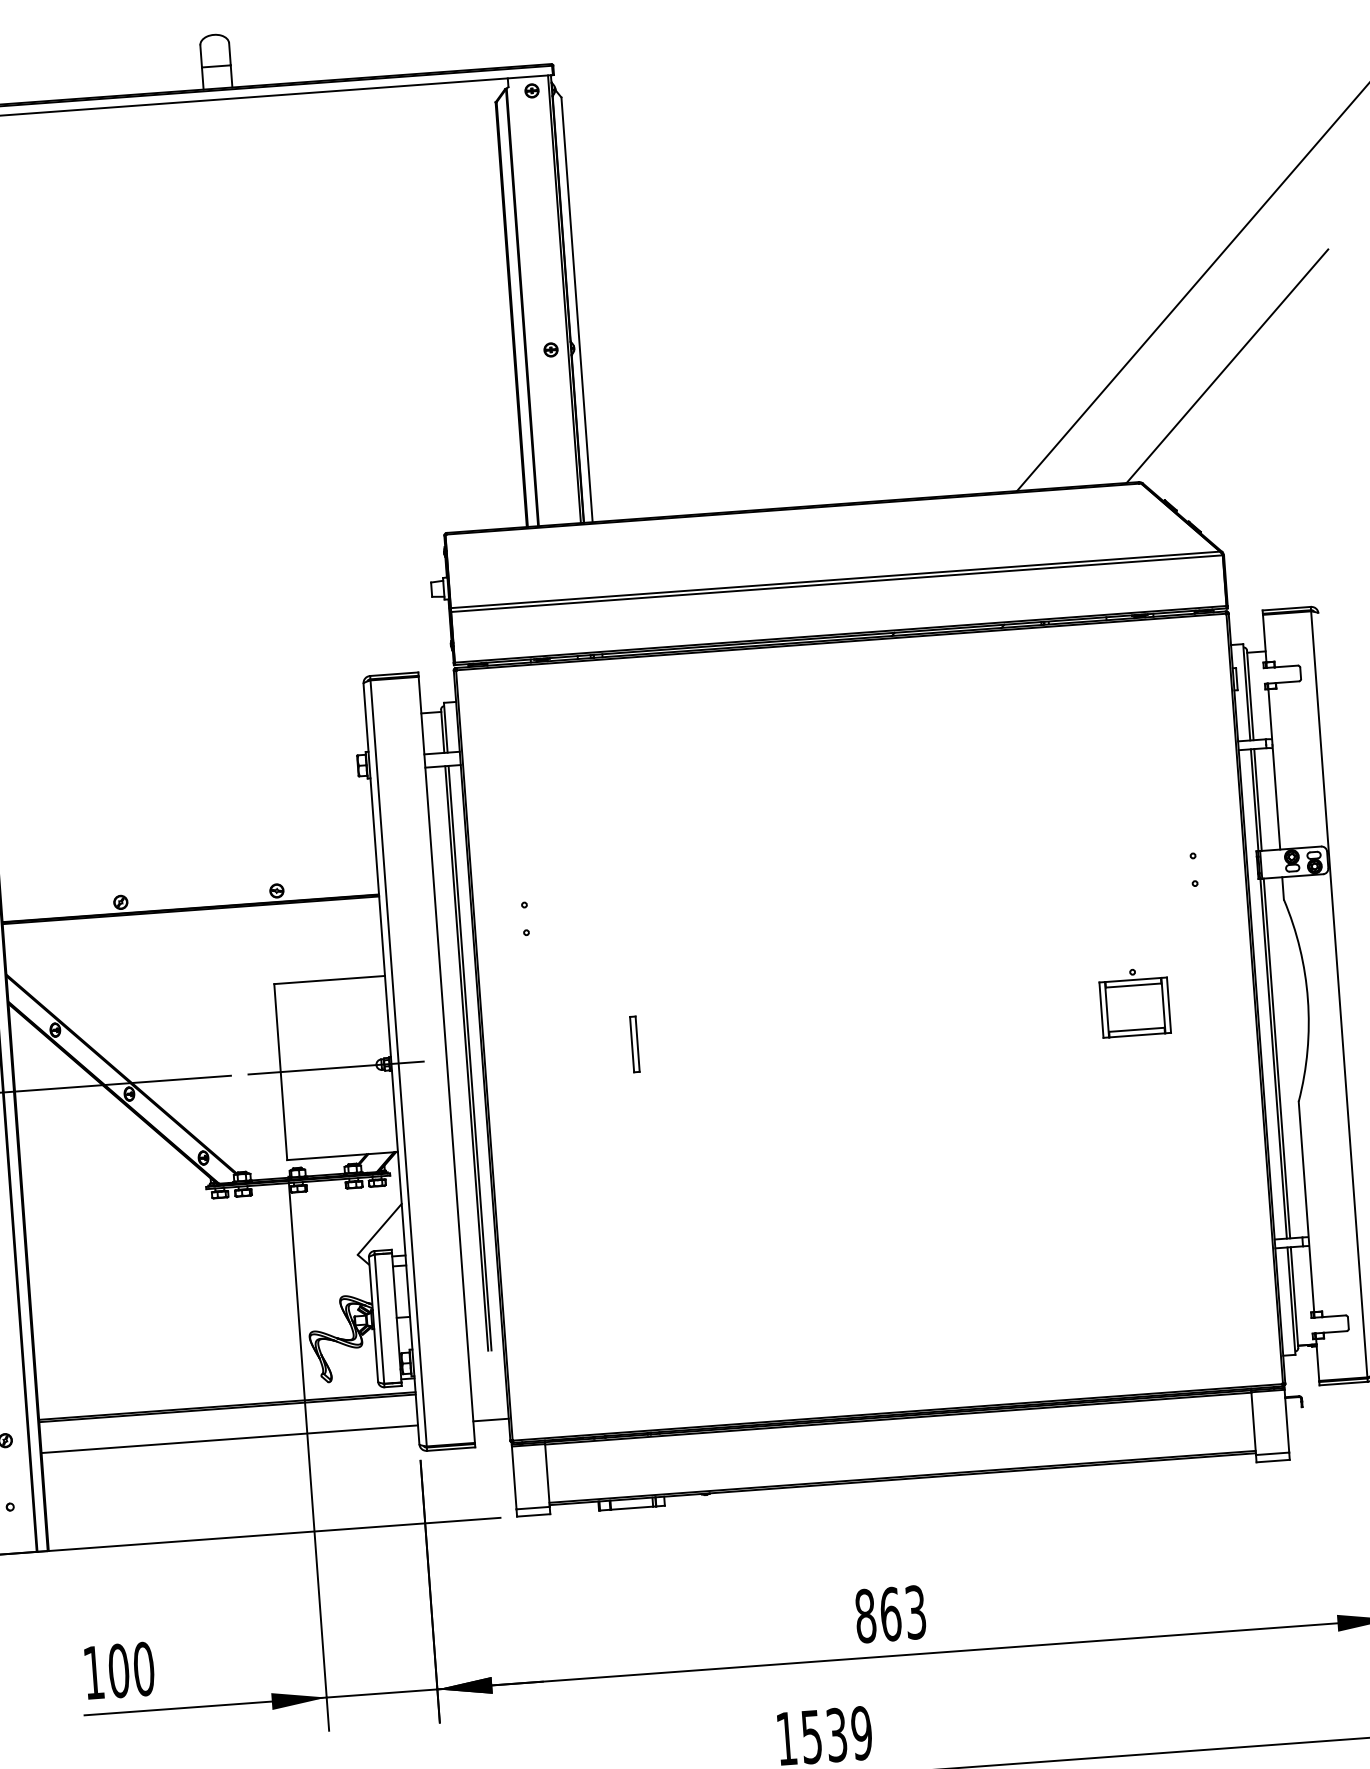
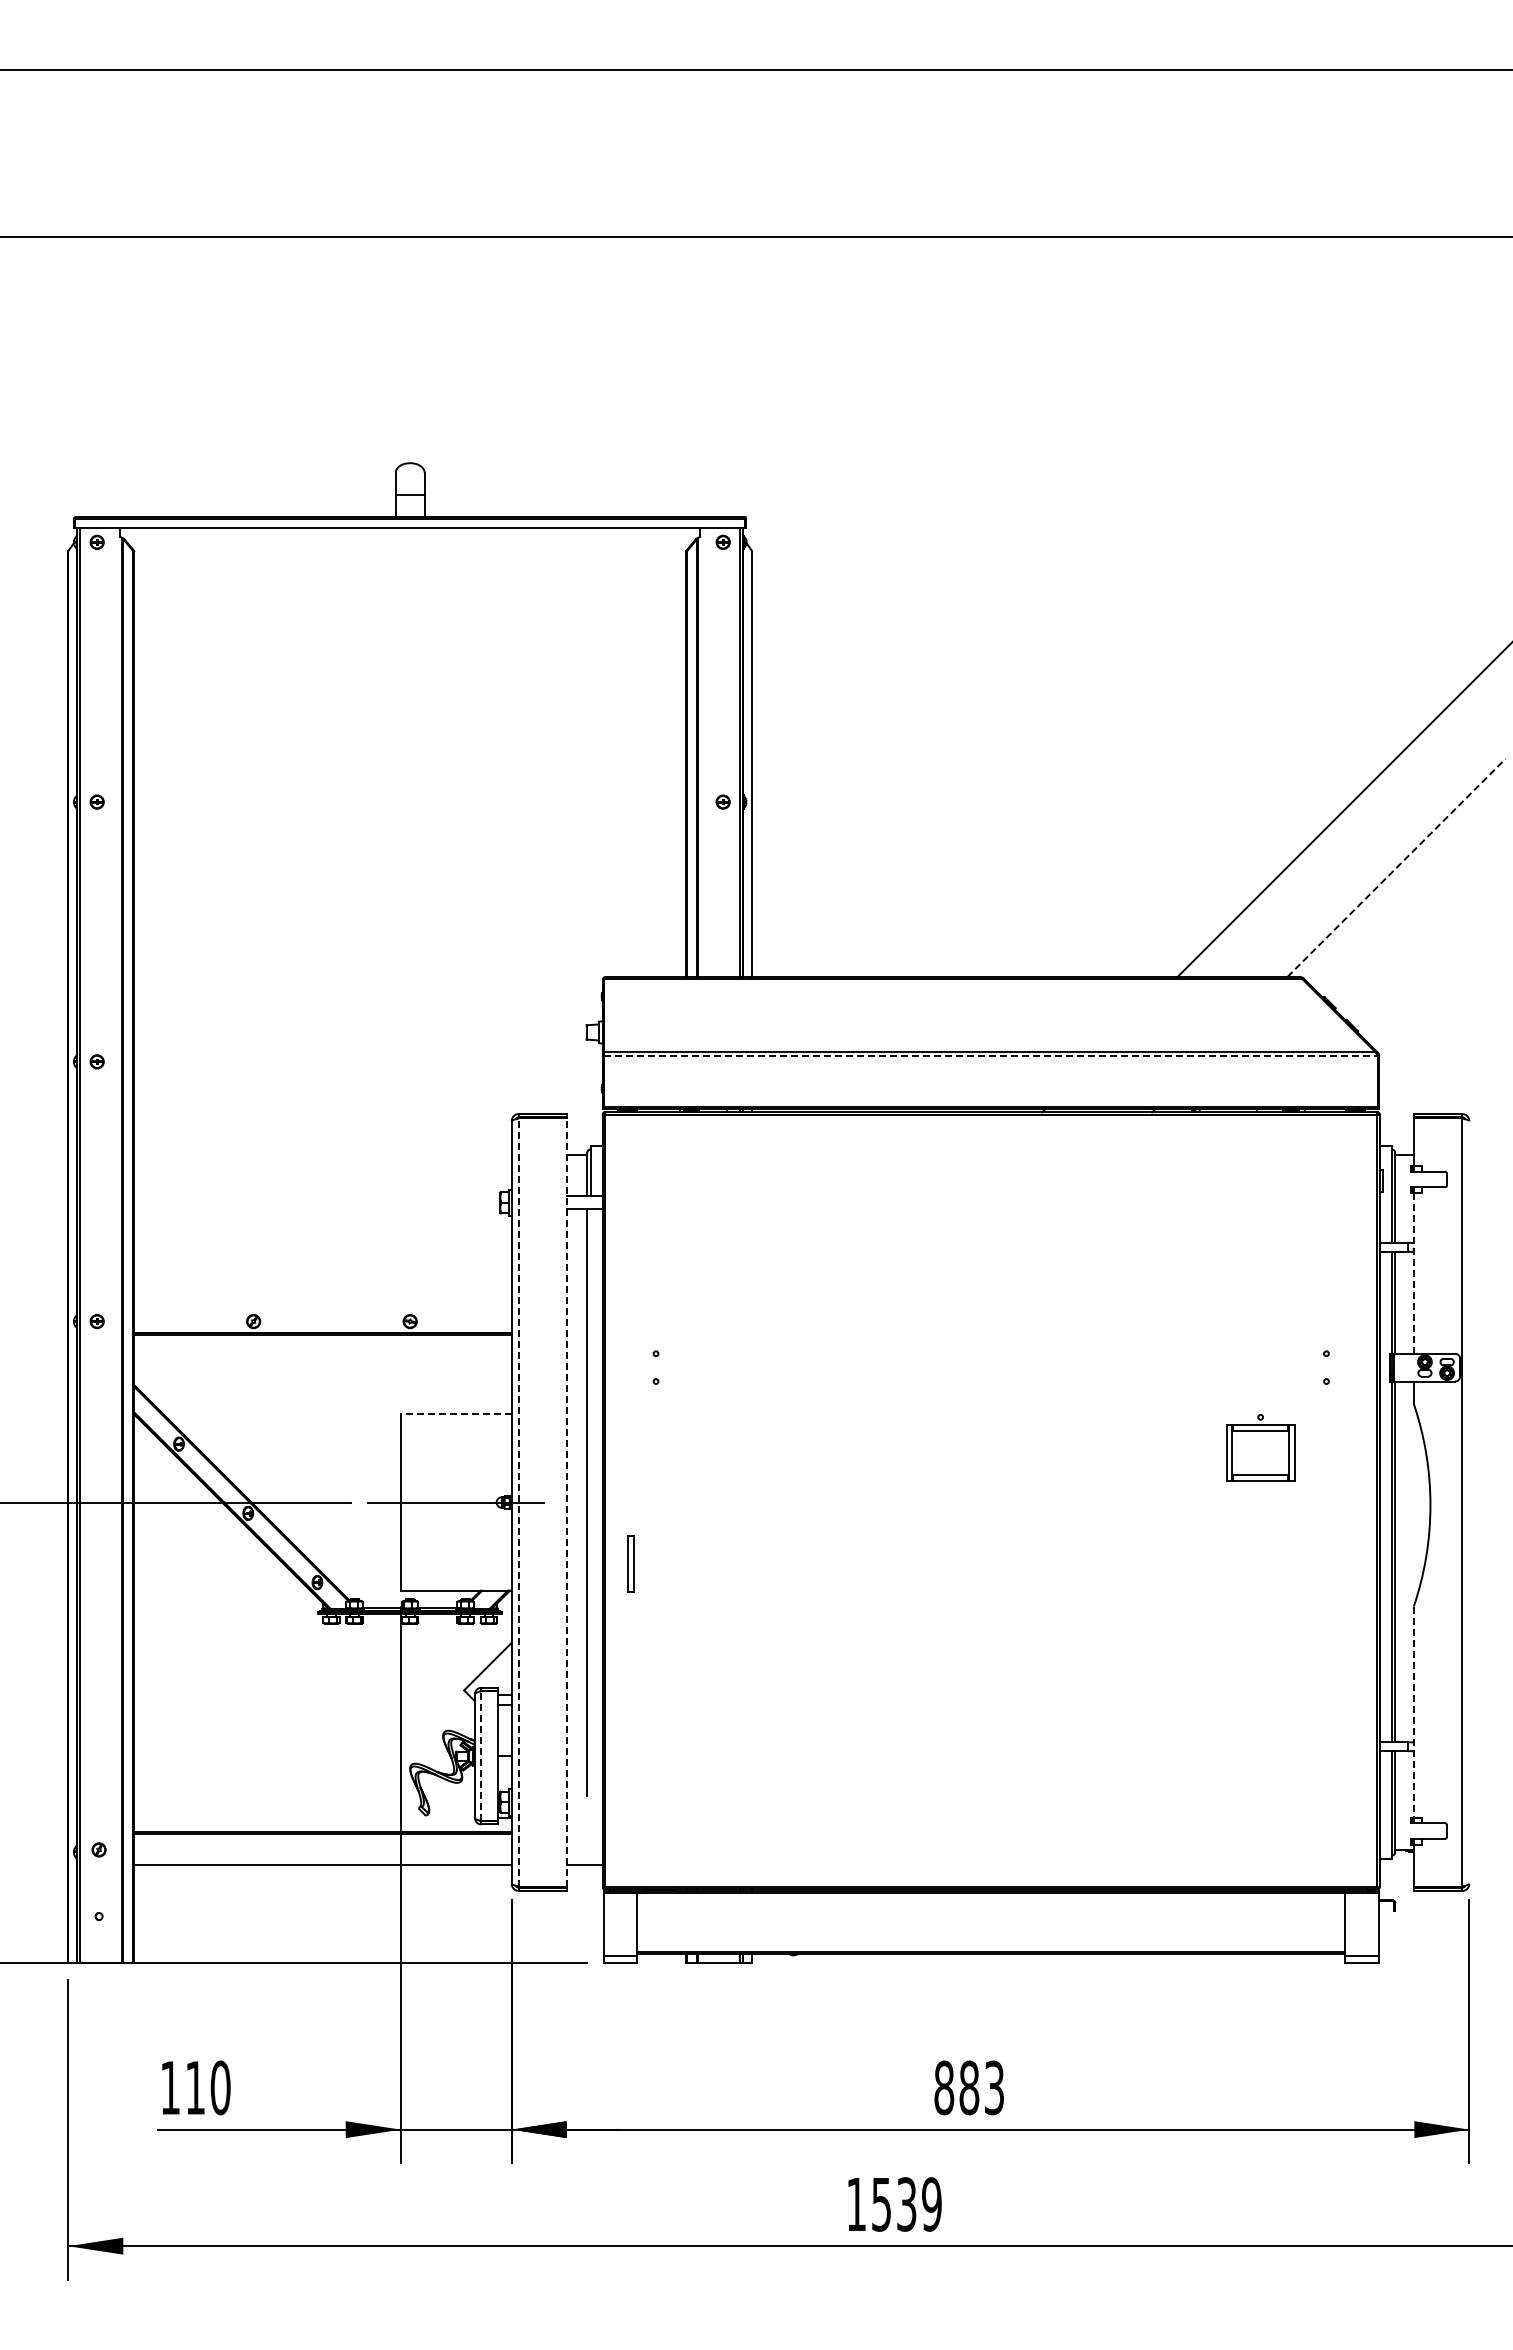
line: (1227, 365) -> (1396, 867), solid -> dashed
line: (837, 584) -> (991, 1056), solid -> dashed
line: (1274, 769) -> (1413, 1273), solid -> dashed
line: (328, 980) -> (455, 1414), solid -> dashed
part: (1134, 1002) -> (1260, 1447), moved
part: (634, 1044) -> (630, 1563), moved
line: (470, 1058) -> (590, 1502), removed
line: (447, 1059) -> (567, 1502), solid -> dashed
line: (398, 1063) -> (518, 1502), solid -> dashed
line: (1306, 1207) -> (1413, 1712), solid -> dashed
line: (379, 1319) -> (481, 1756), solid -> dashed
text: (890, 1613) -> (969, 2087), 863 -> 883
text: (118, 1670) -> (195, 2087), 100 -> 110

